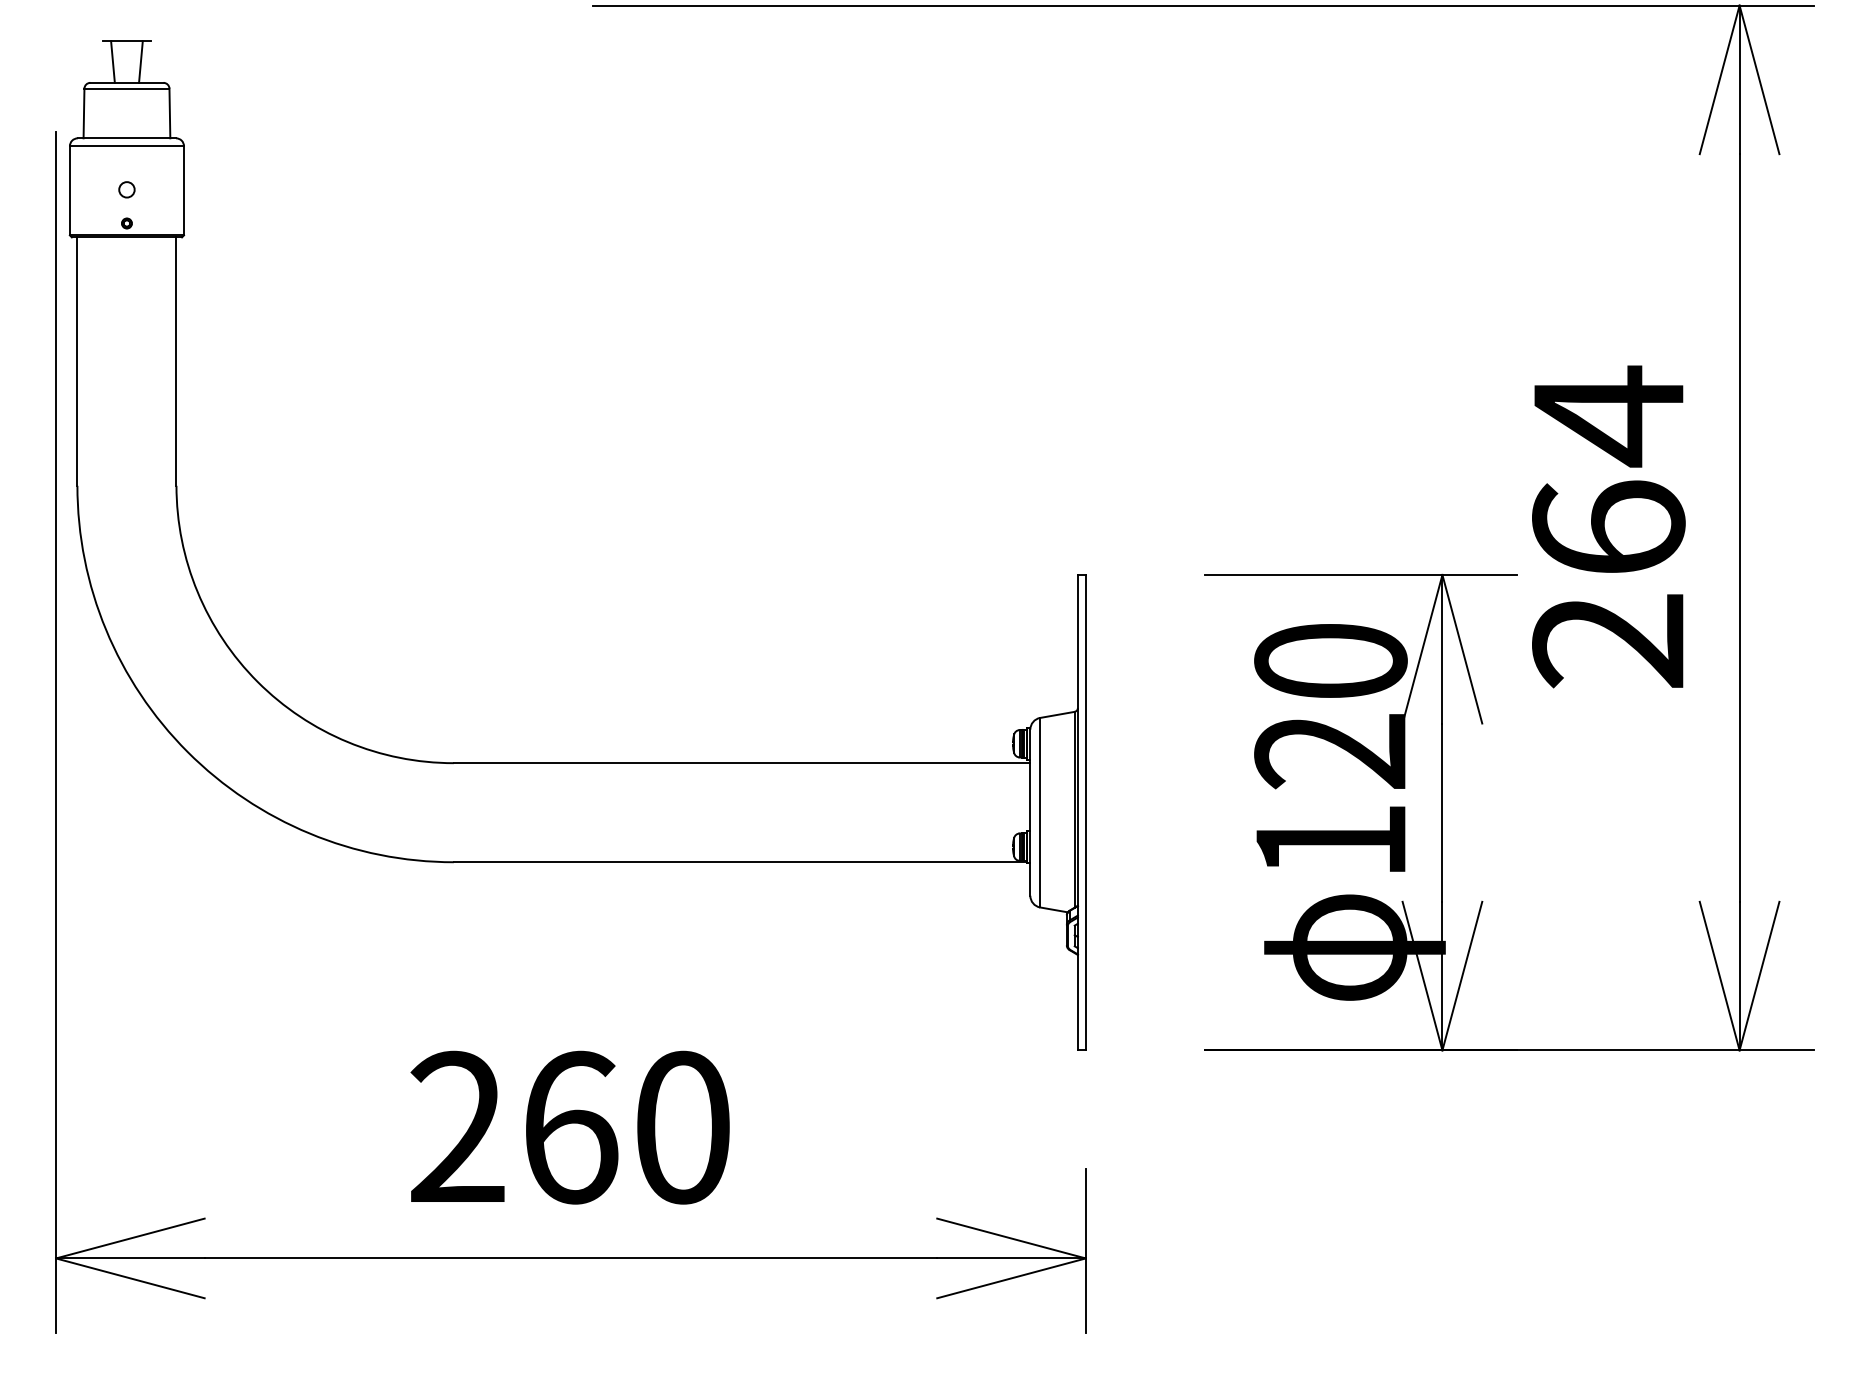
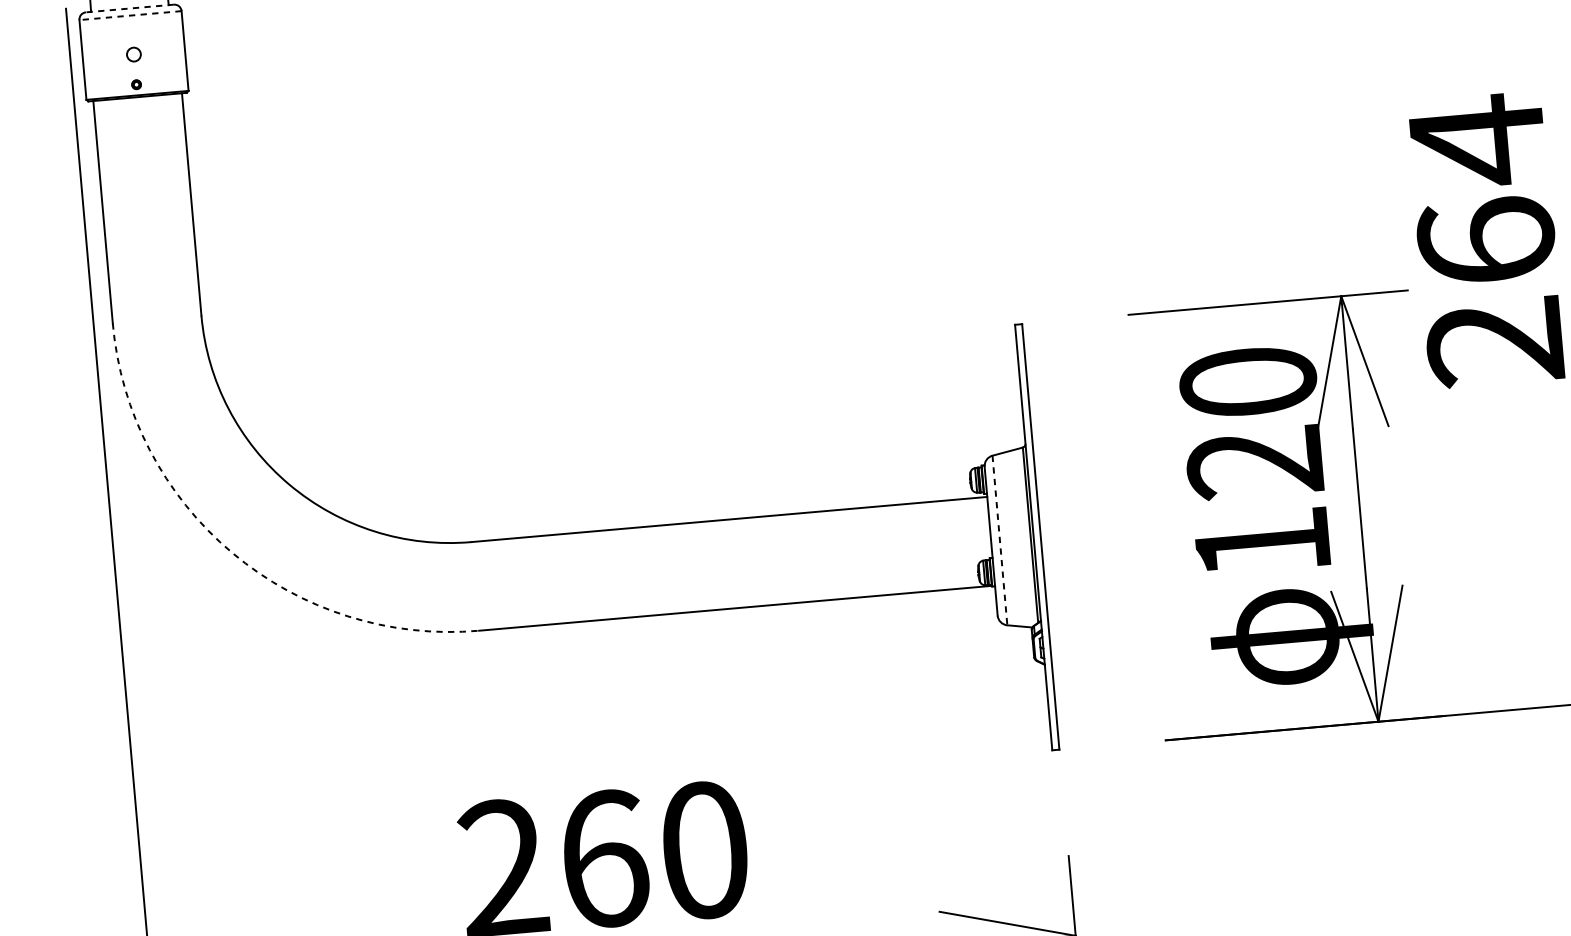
line: (126, 138) -> (129, 8), solid -> dashed
line: (126, 146) -> (130, 15), solid -> dashed
arc: (187, 751) -> (232, 552), solid -> dashed
line: (1040, 812) -> (1000, 540), solid -> dashed

